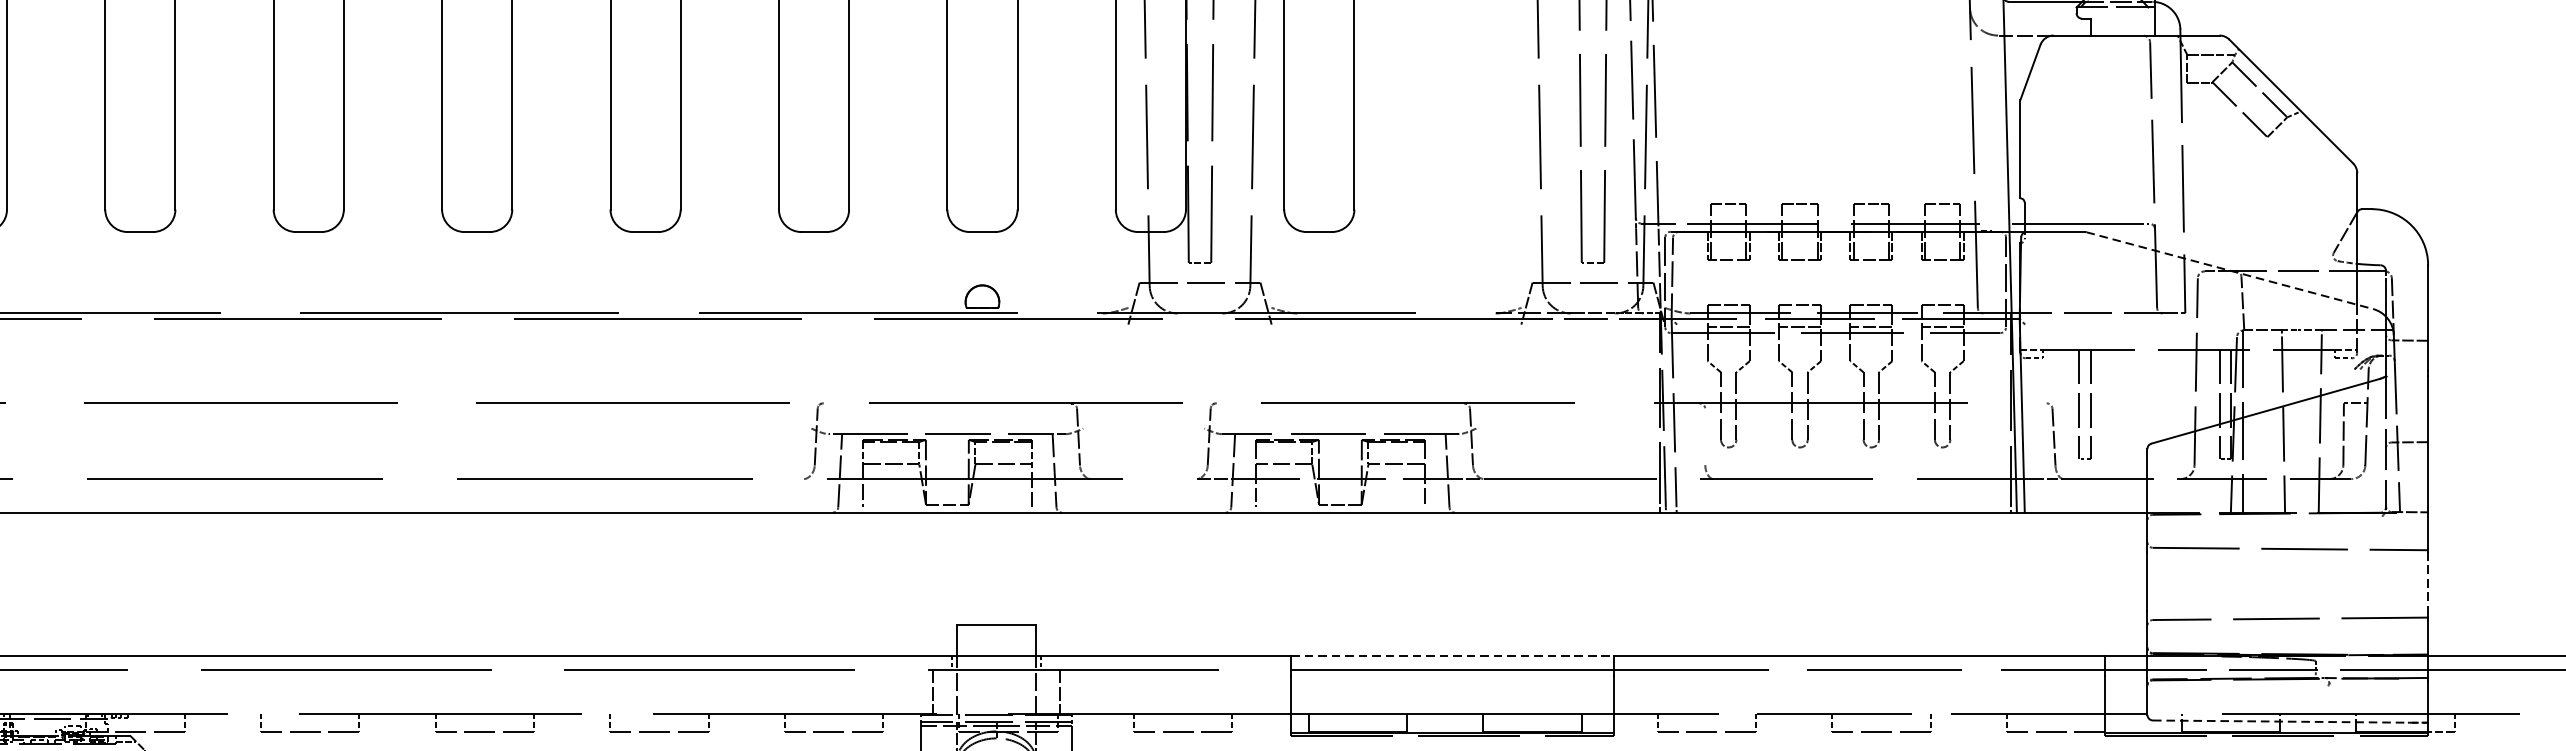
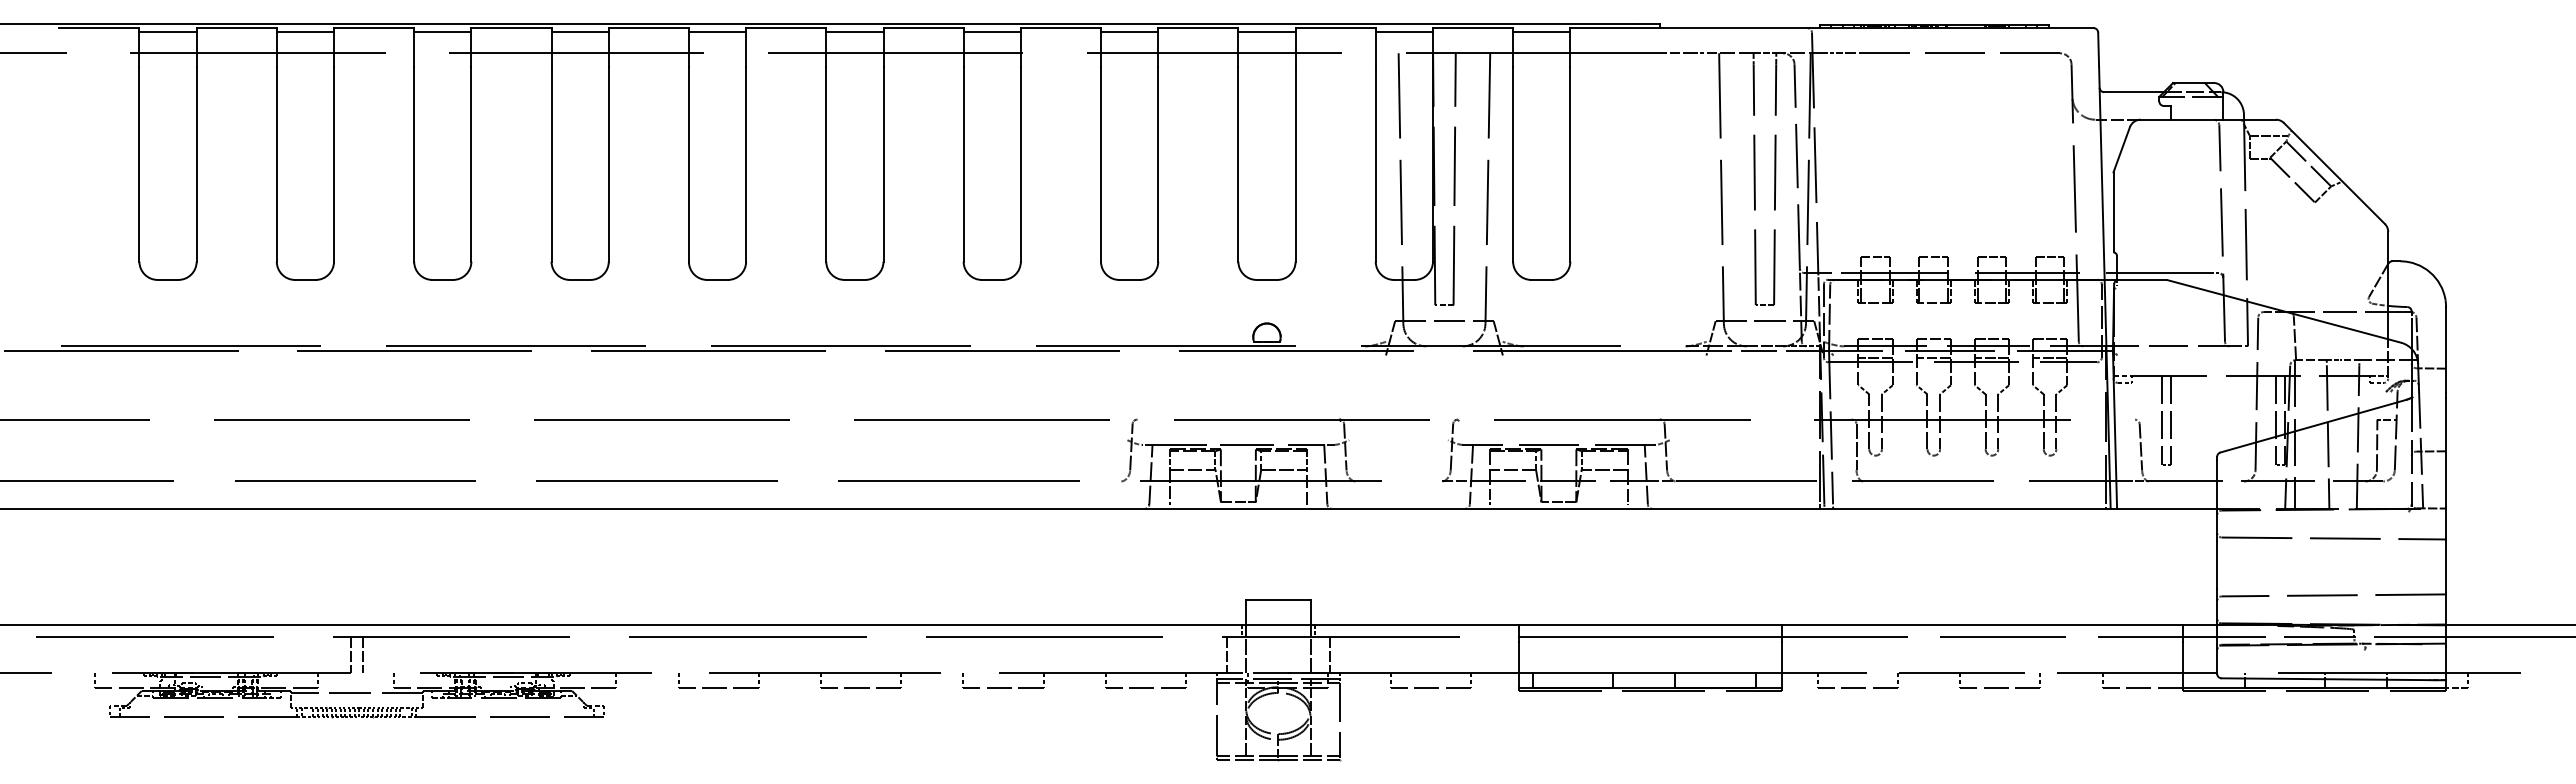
line: (2230, 270) -> (2284, 311), dashed -> solid
line: (1705, 437) -> (1856, 447), added
line: (2428, 584) -> (2446, 567), dashed -> solid
line: (1452, 655) -> (1650, 625), dashed -> solid
line: (2291, 721) -> (2334, 679), dashed -> solid

